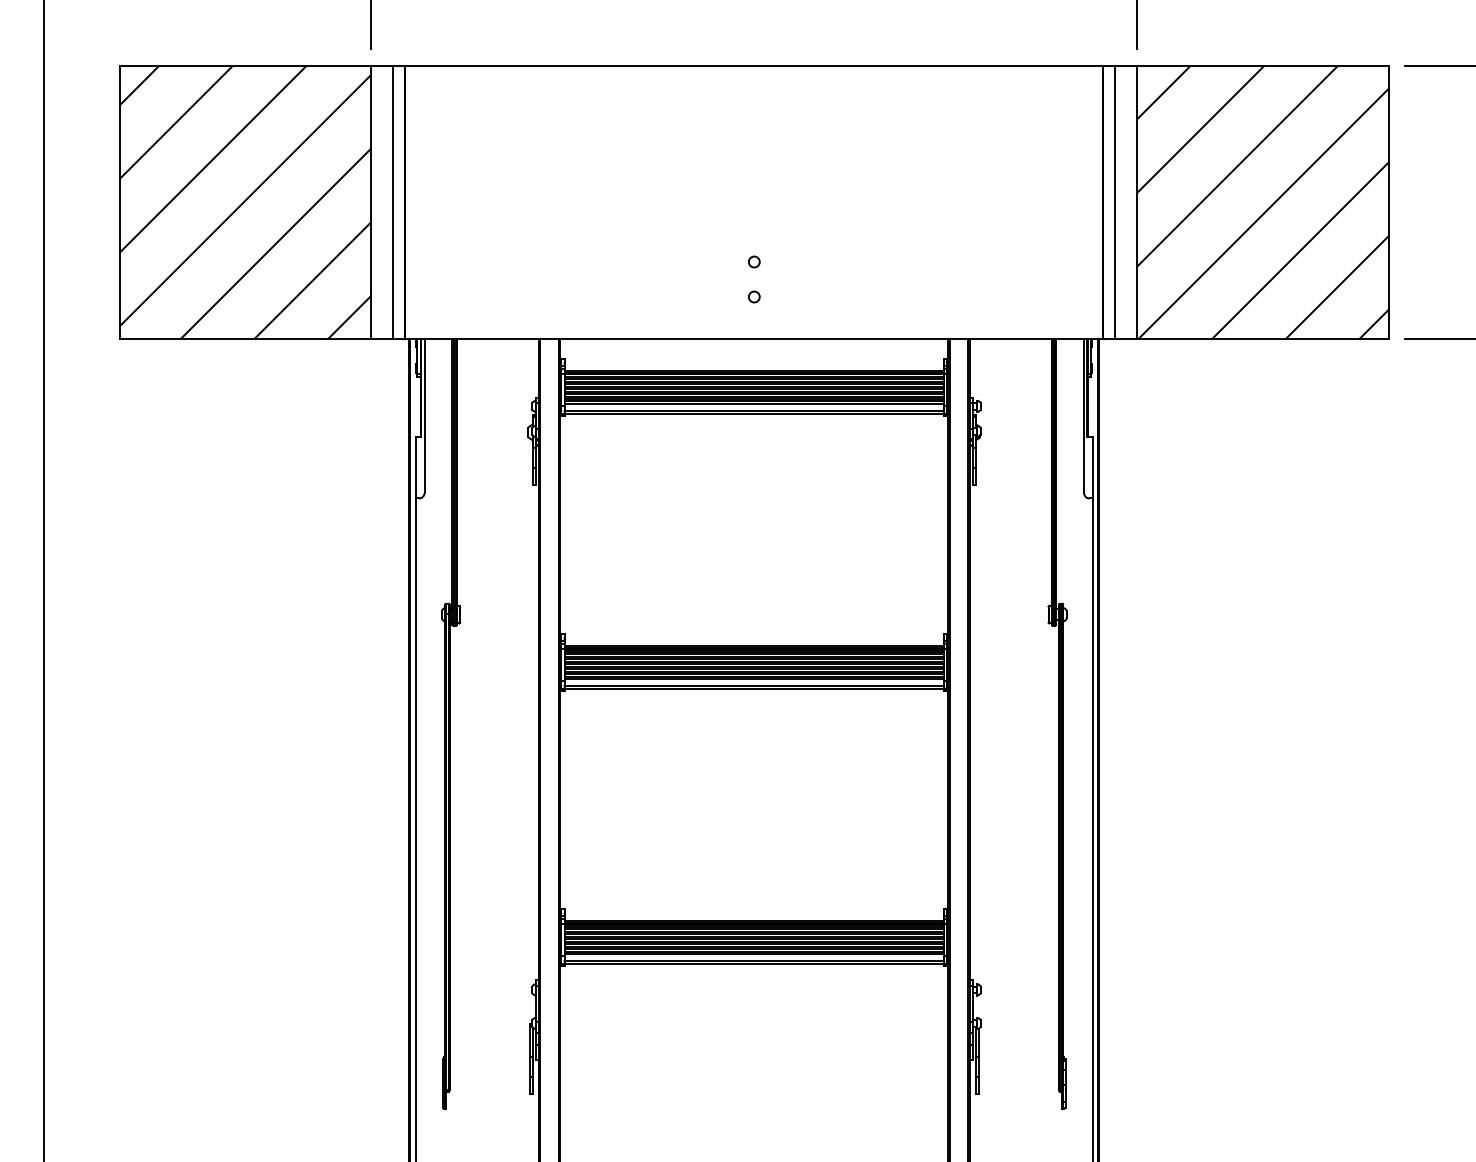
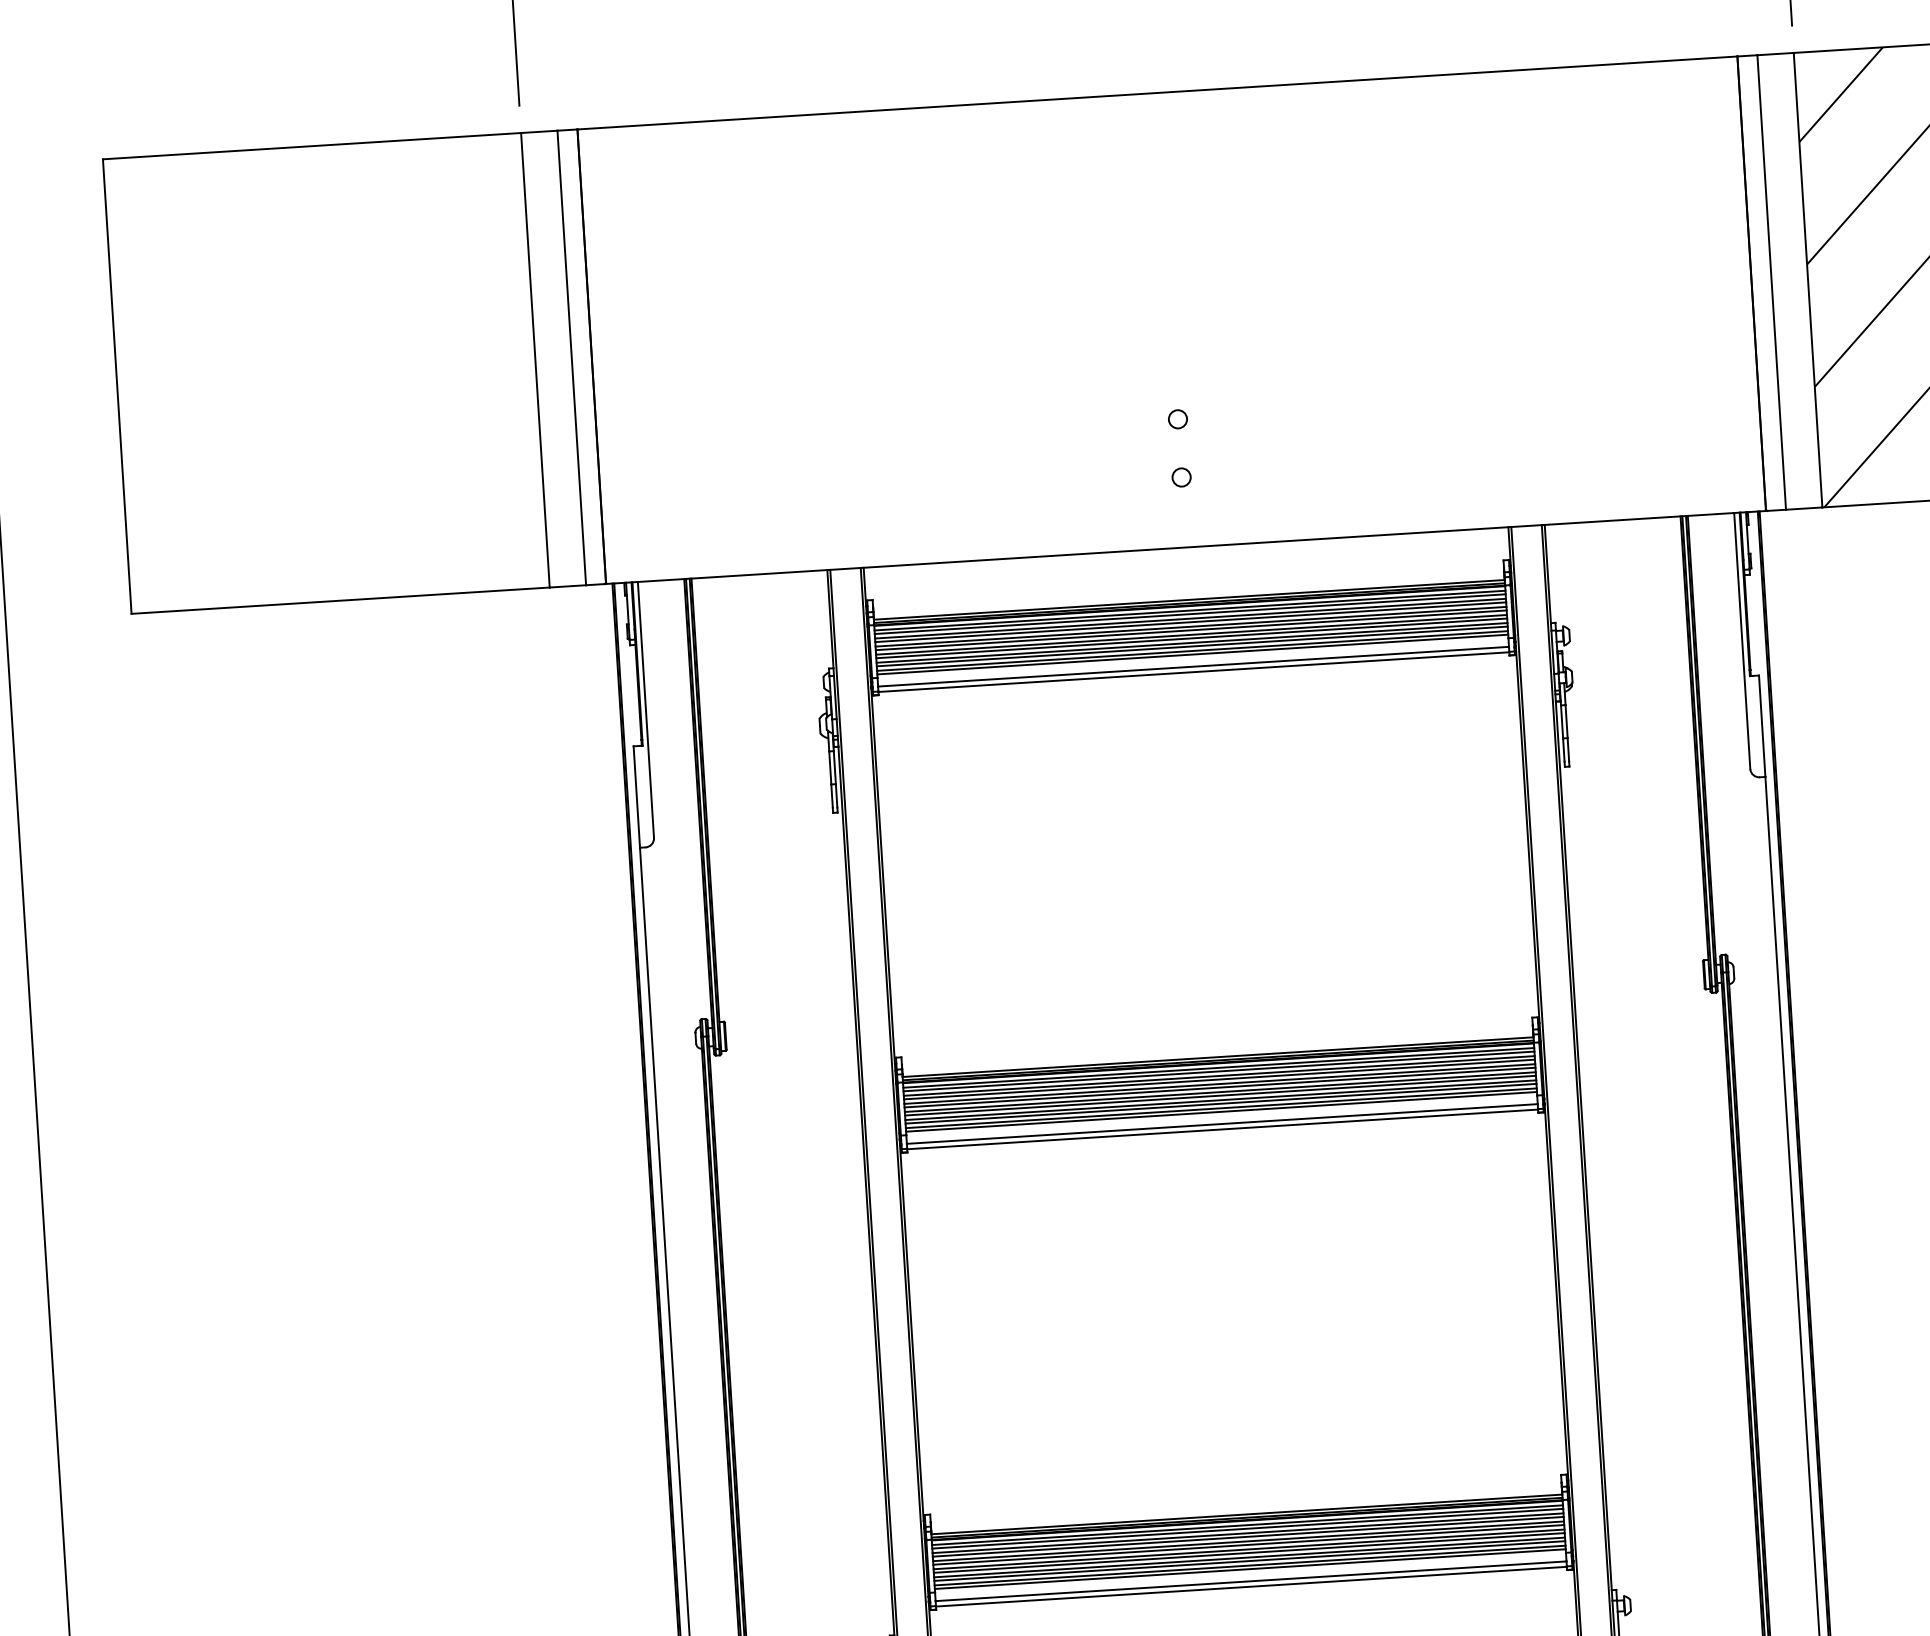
hatch: (245, 202) -> (326, 373), removed

